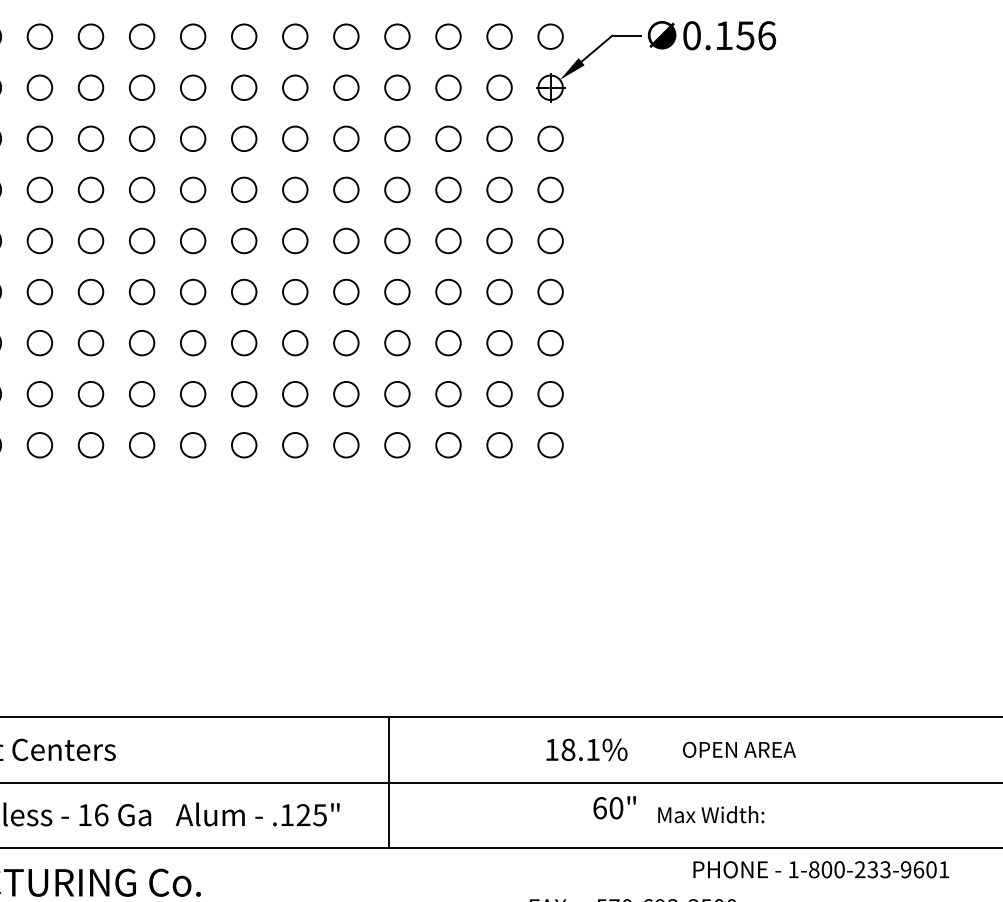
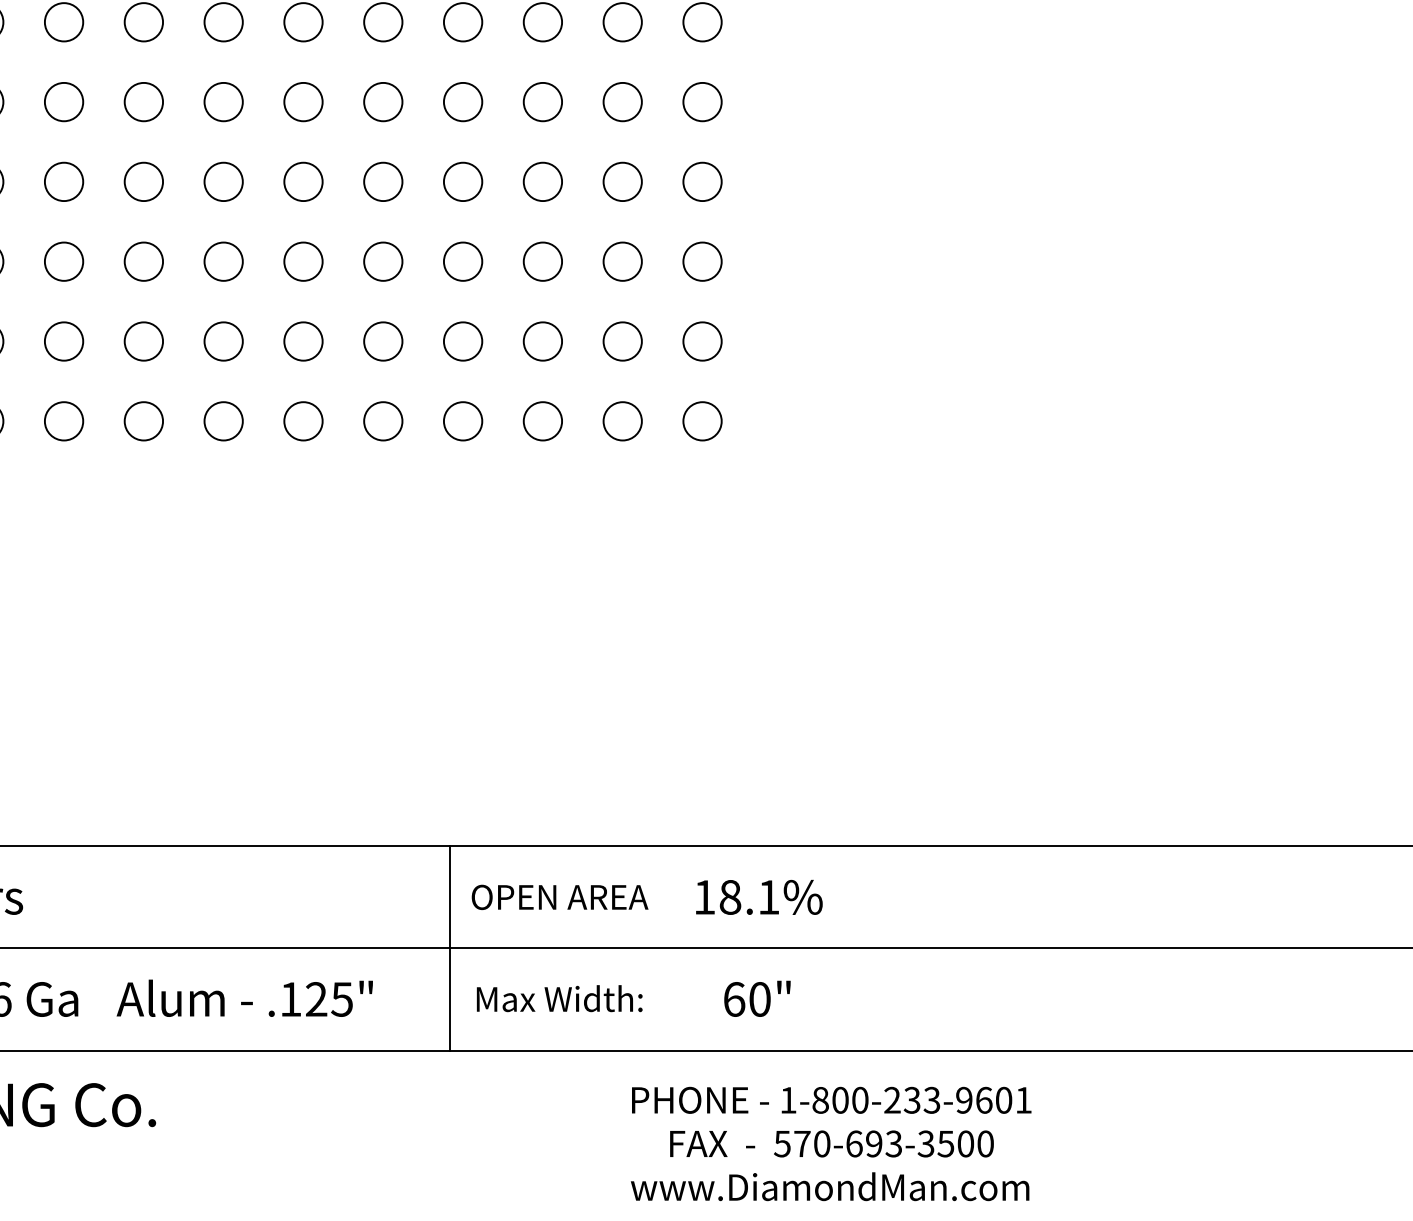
text: (739, 749) -> (560, 896), moved
text: (614, 807) -> (757, 998), moved
text: (711, 814) -> (560, 998), moved
text: (821, 869) -> (832, 1099), moved

